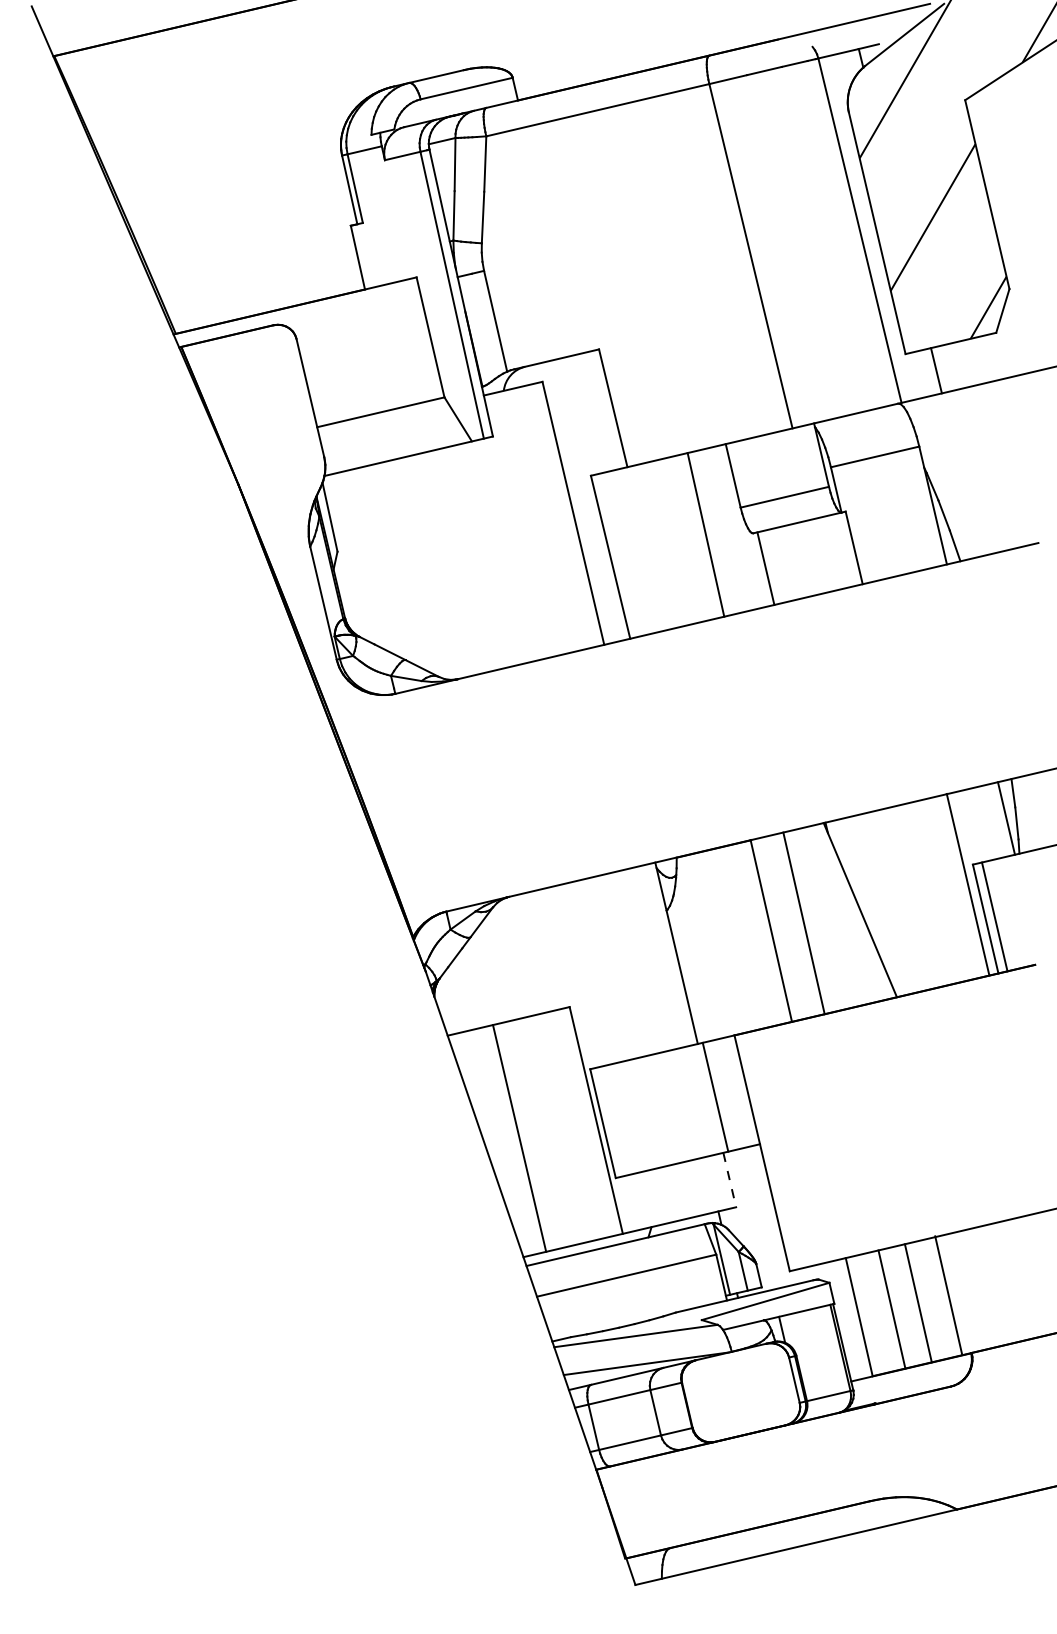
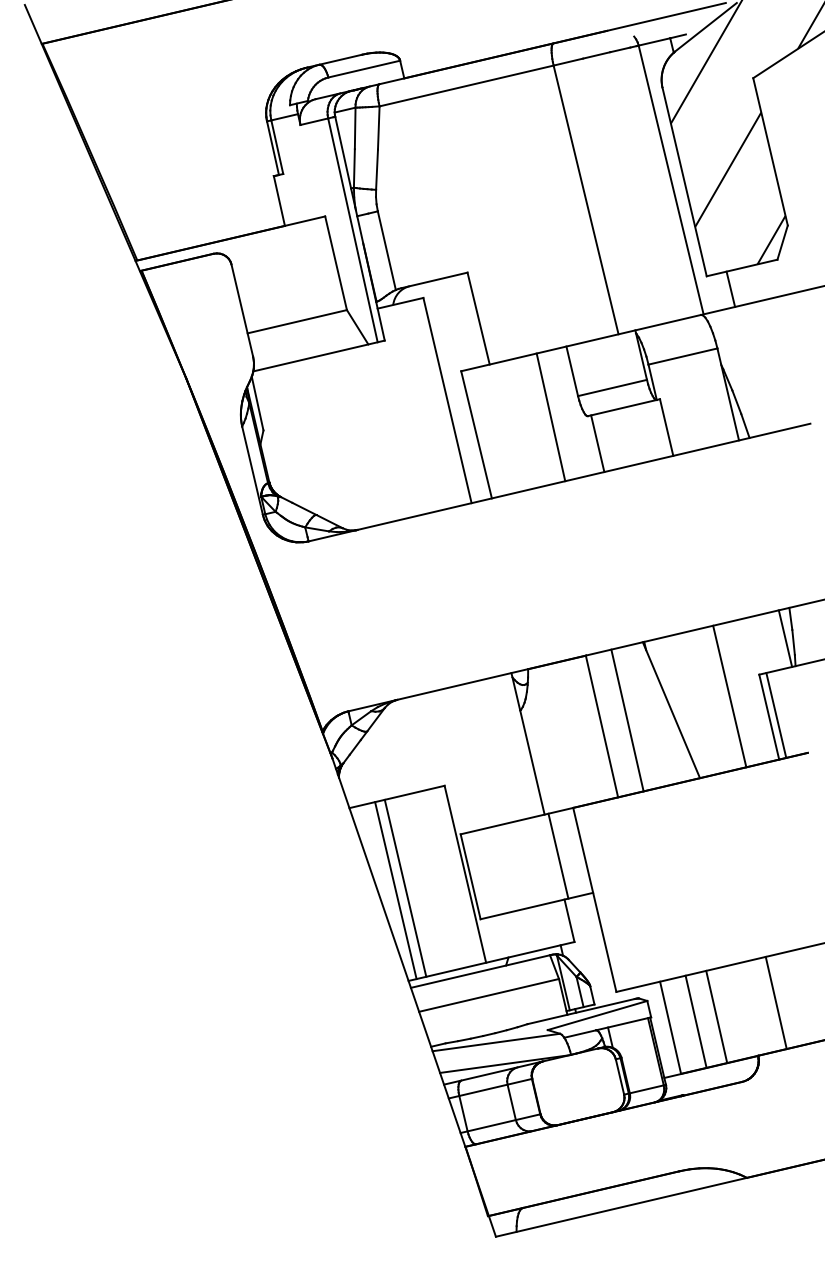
line: (967, 884) -> (729, 696), moved
line: (506, 1140) -> (395, 889), added
line: (729, 1180) -> (569, 921), dashed -> solid
line: (948, 1295) -> (776, 1003), moved

